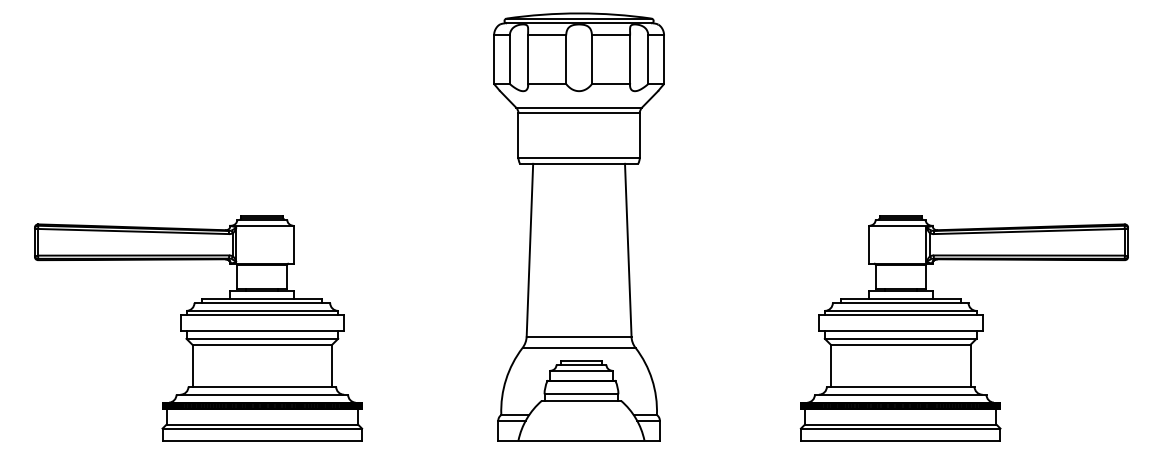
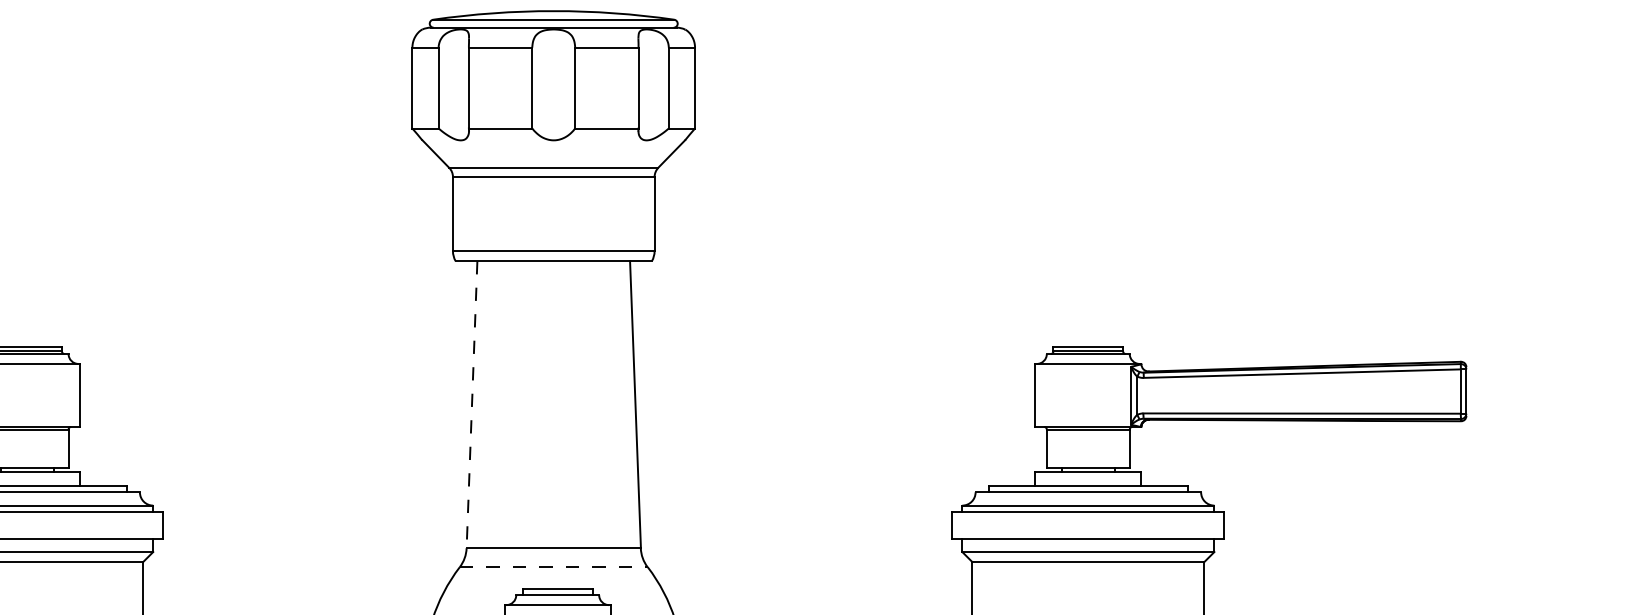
line: (529, 250) -> (471, 405), solid -> dashed
line: (579, 347) -> (554, 566), solid -> dashed

